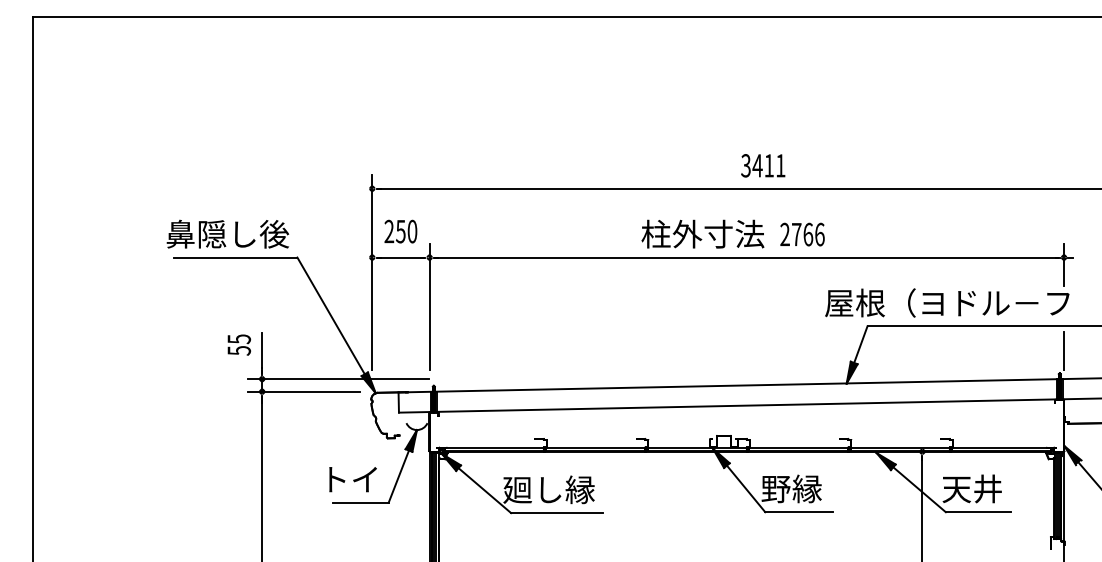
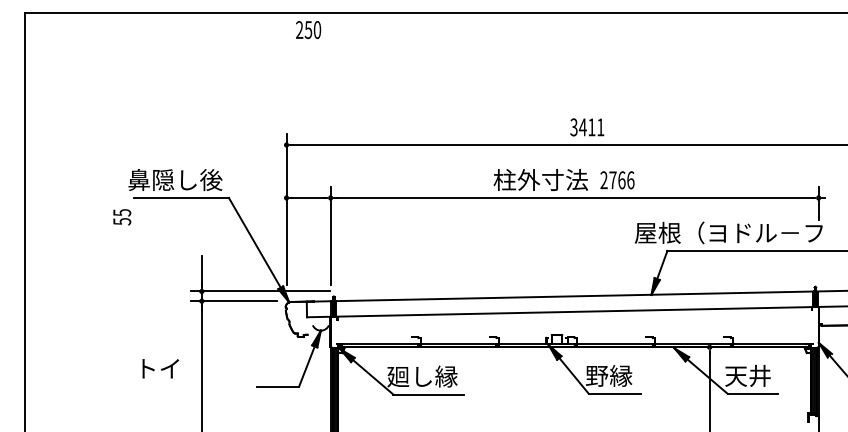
text: (400, 232) -> (308, 30), moved
text: (239, 345) -> (122, 217), moved
line: (1063, 350) -> (818, 269), removed
text: (352, 479) -> (160, 368), moved

